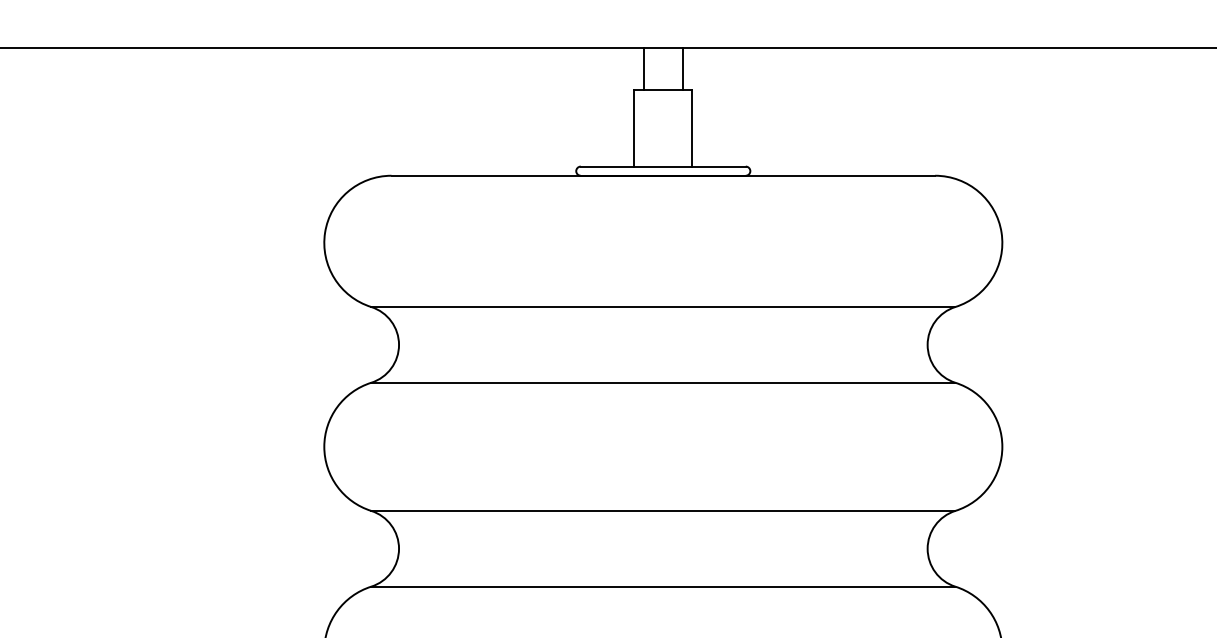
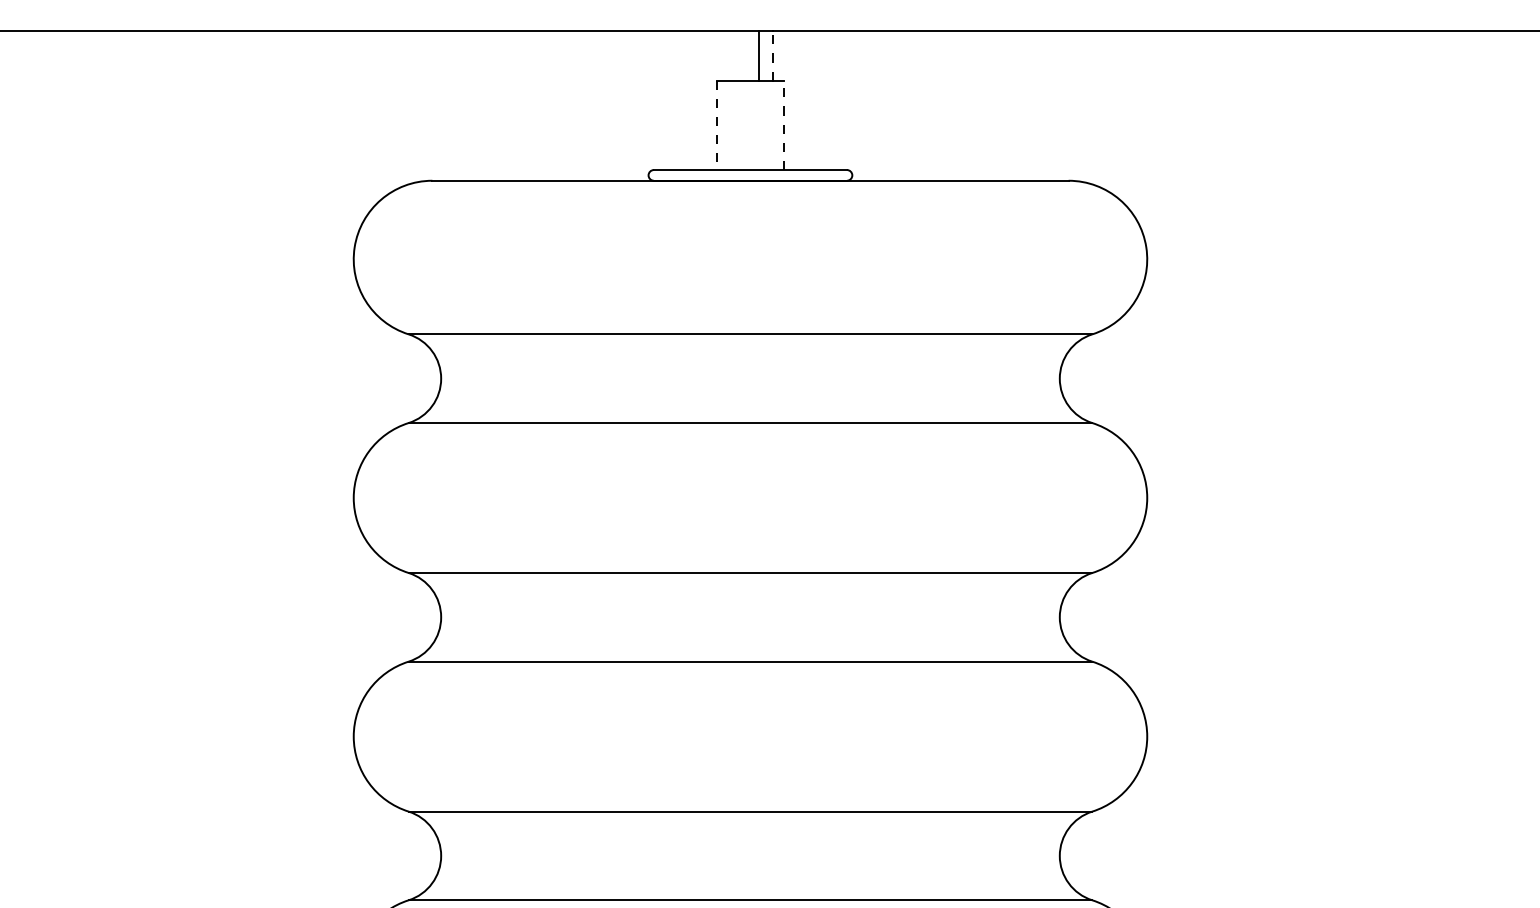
line: (643, 68) -> (758, 55), moved
line: (682, 68) -> (773, 55), solid -> dashed
line: (634, 128) -> (716, 125), solid -> dashed
line: (692, 128) -> (784, 125), solid -> dashed

